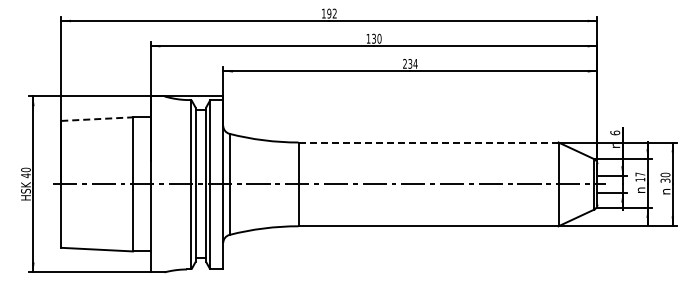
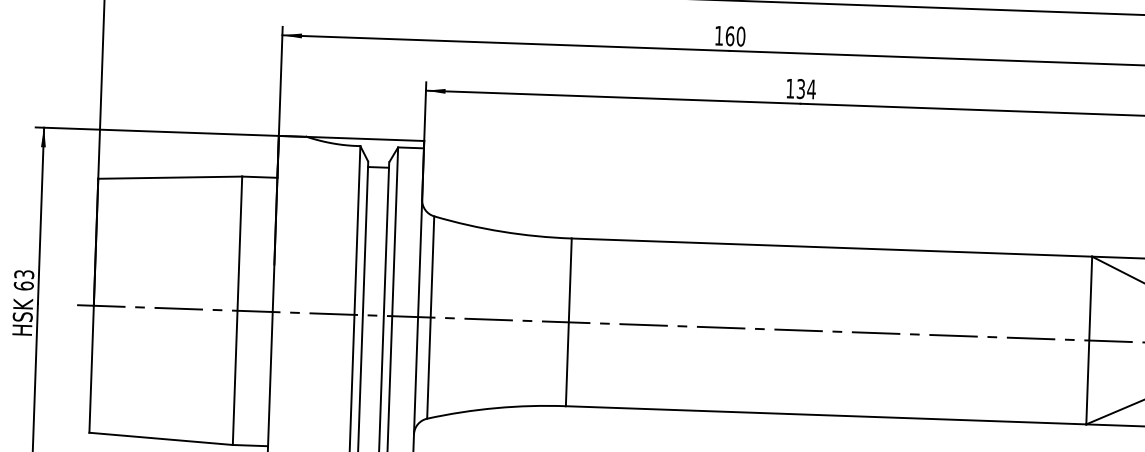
text: (374, 38) -> (731, 35), 130 -> 160
text: (404, 63) -> (789, 87), 234 -> 134
line: (97, 119) -> (170, 178), dashed -> solid
line: (428, 142) -> (831, 247), dashed -> solid
text: (25, 172) -> (23, 279), 40 -> 63

